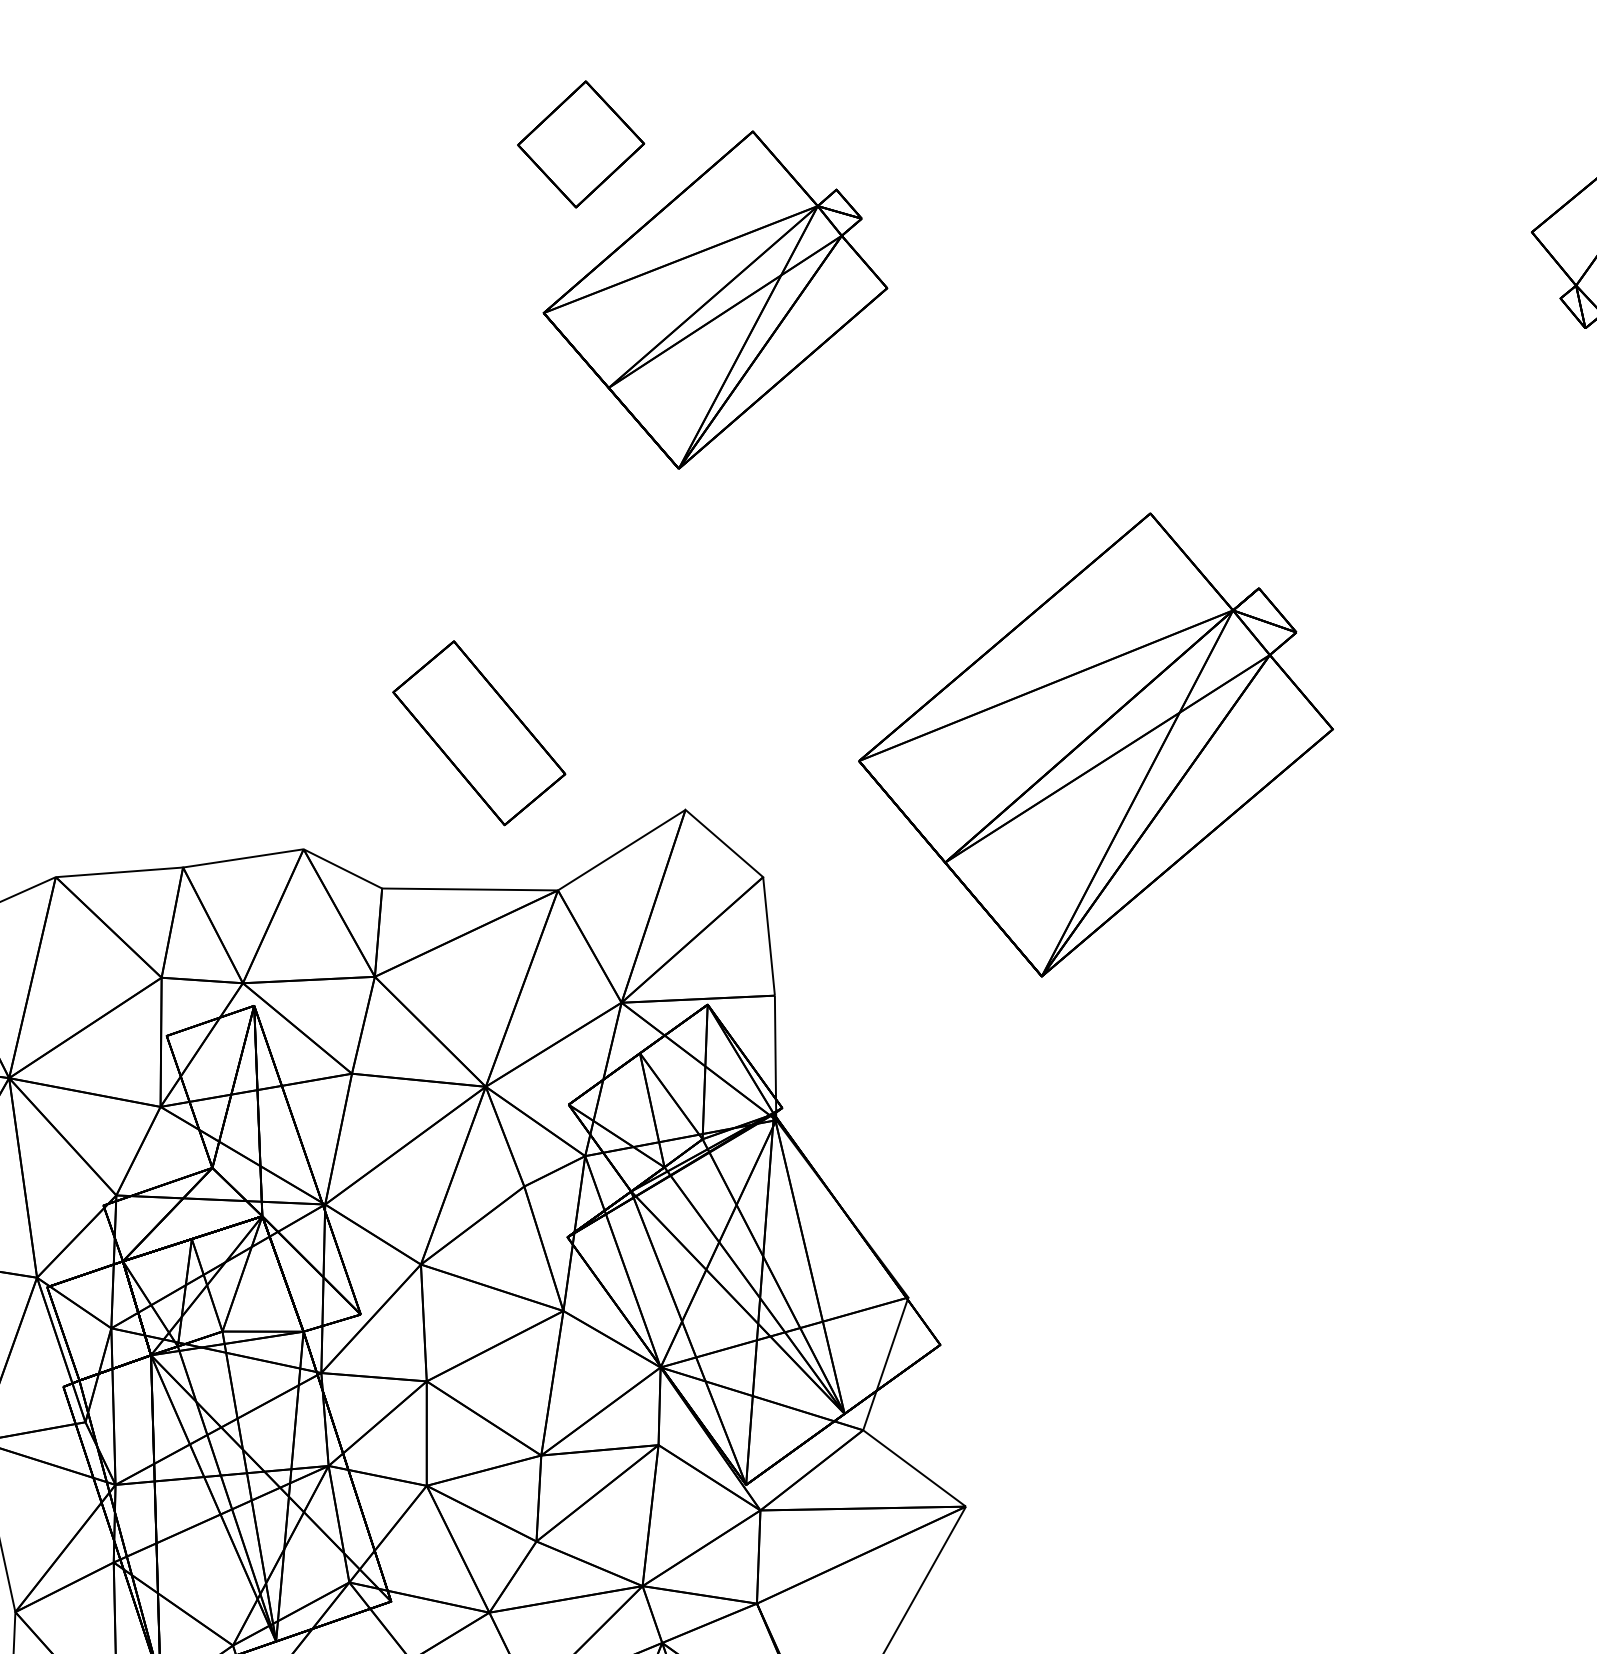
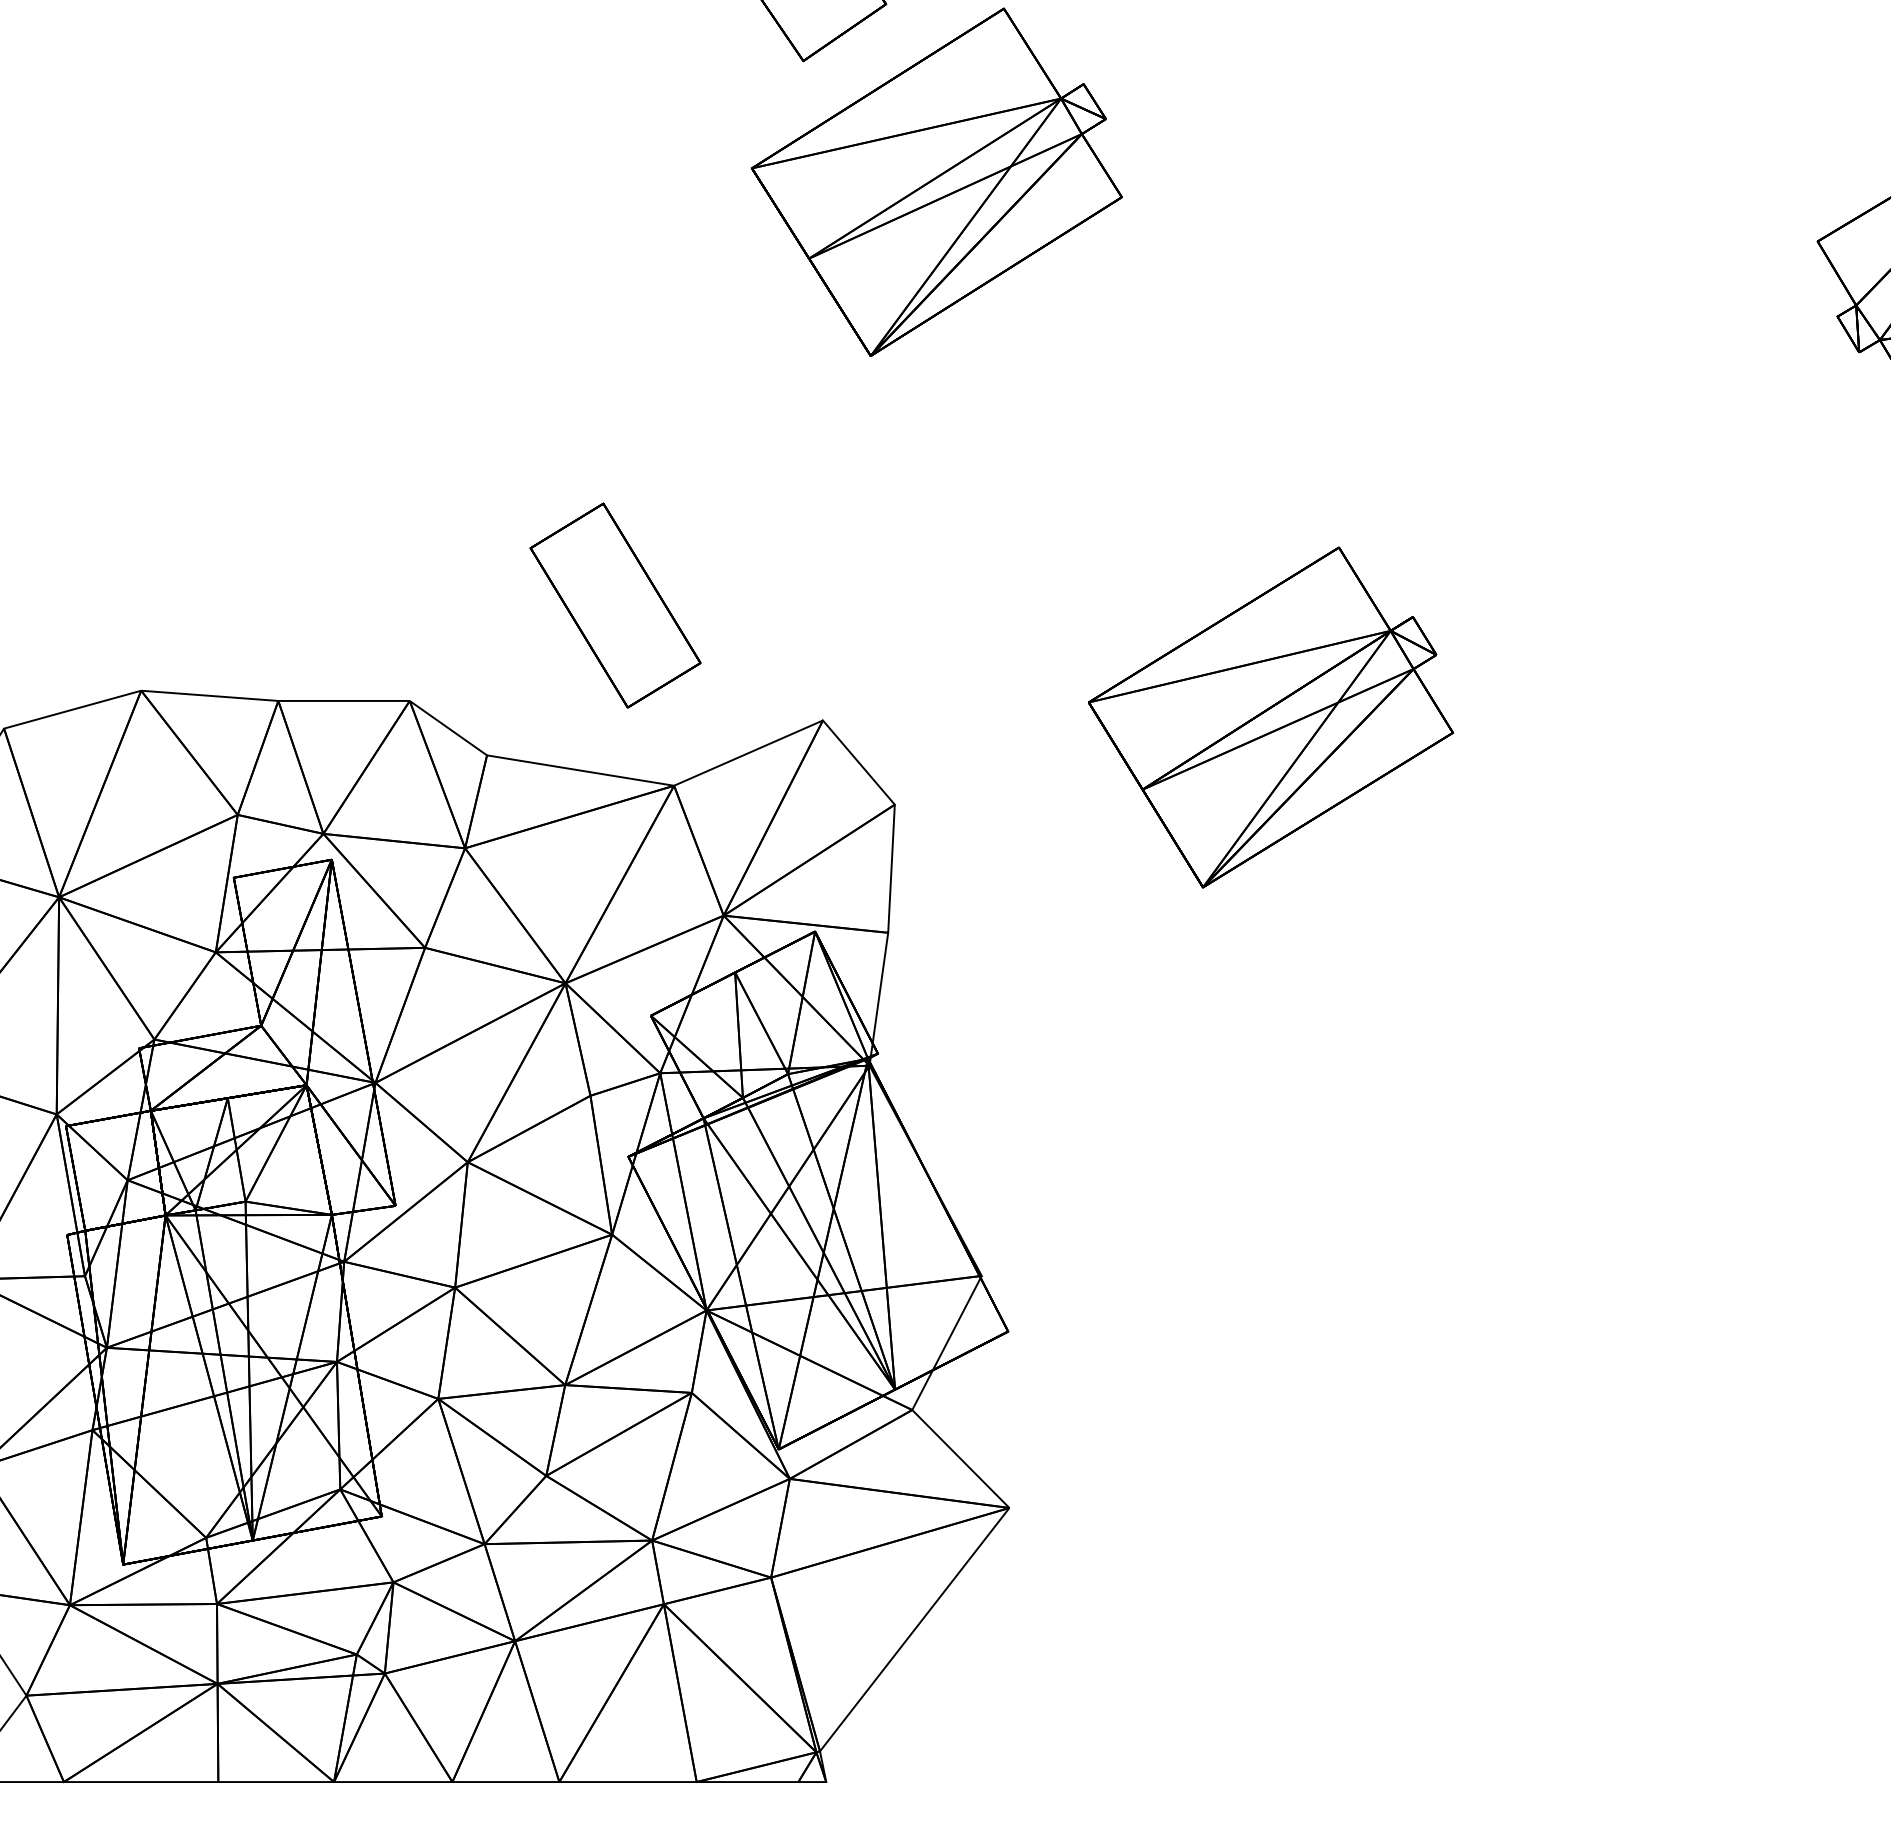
part: (1096, 744) -> (1271, 717), size x0.71

